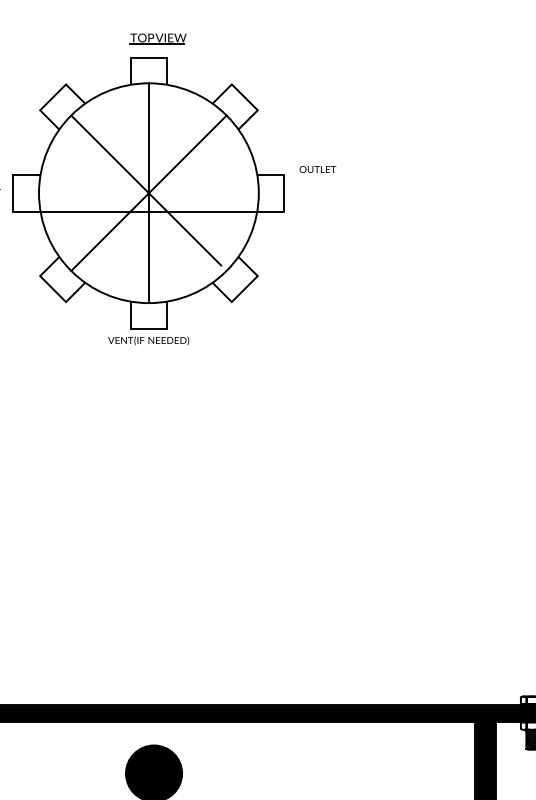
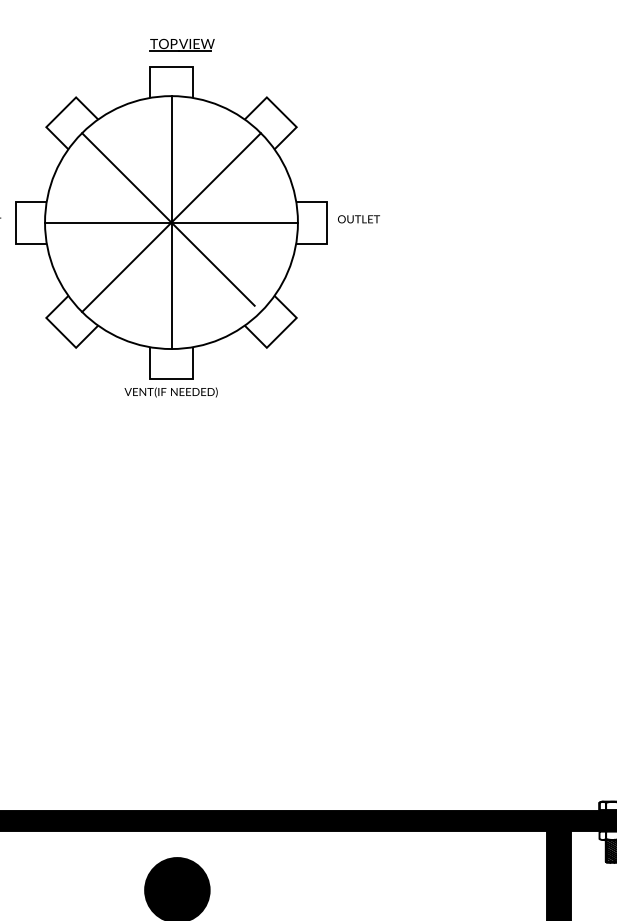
text: (317, 169) -> (358, 219), moved
line: (148, 212) -> (171, 222), moved

